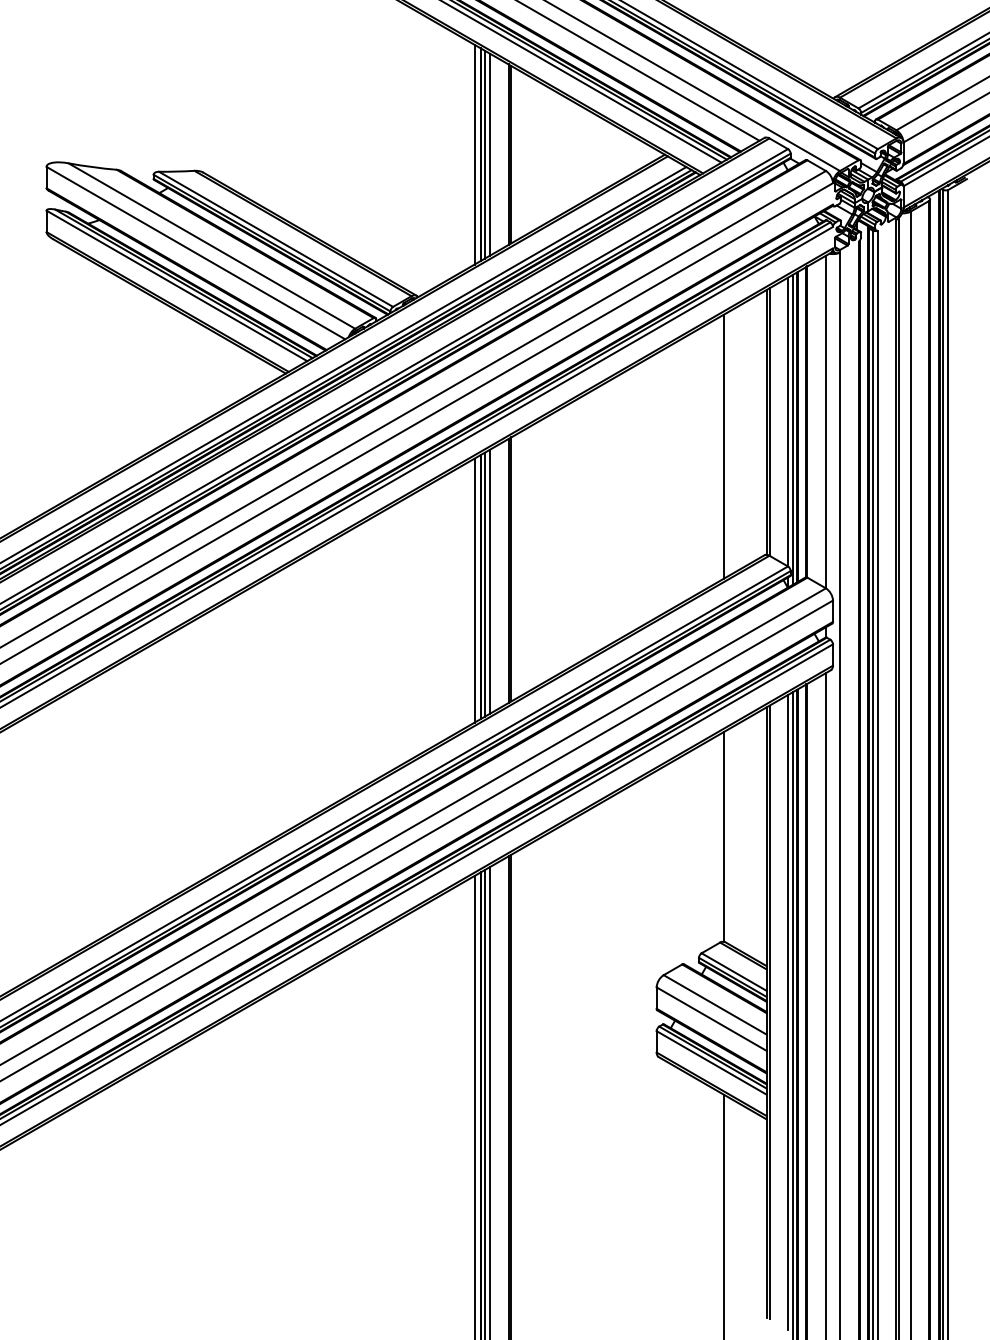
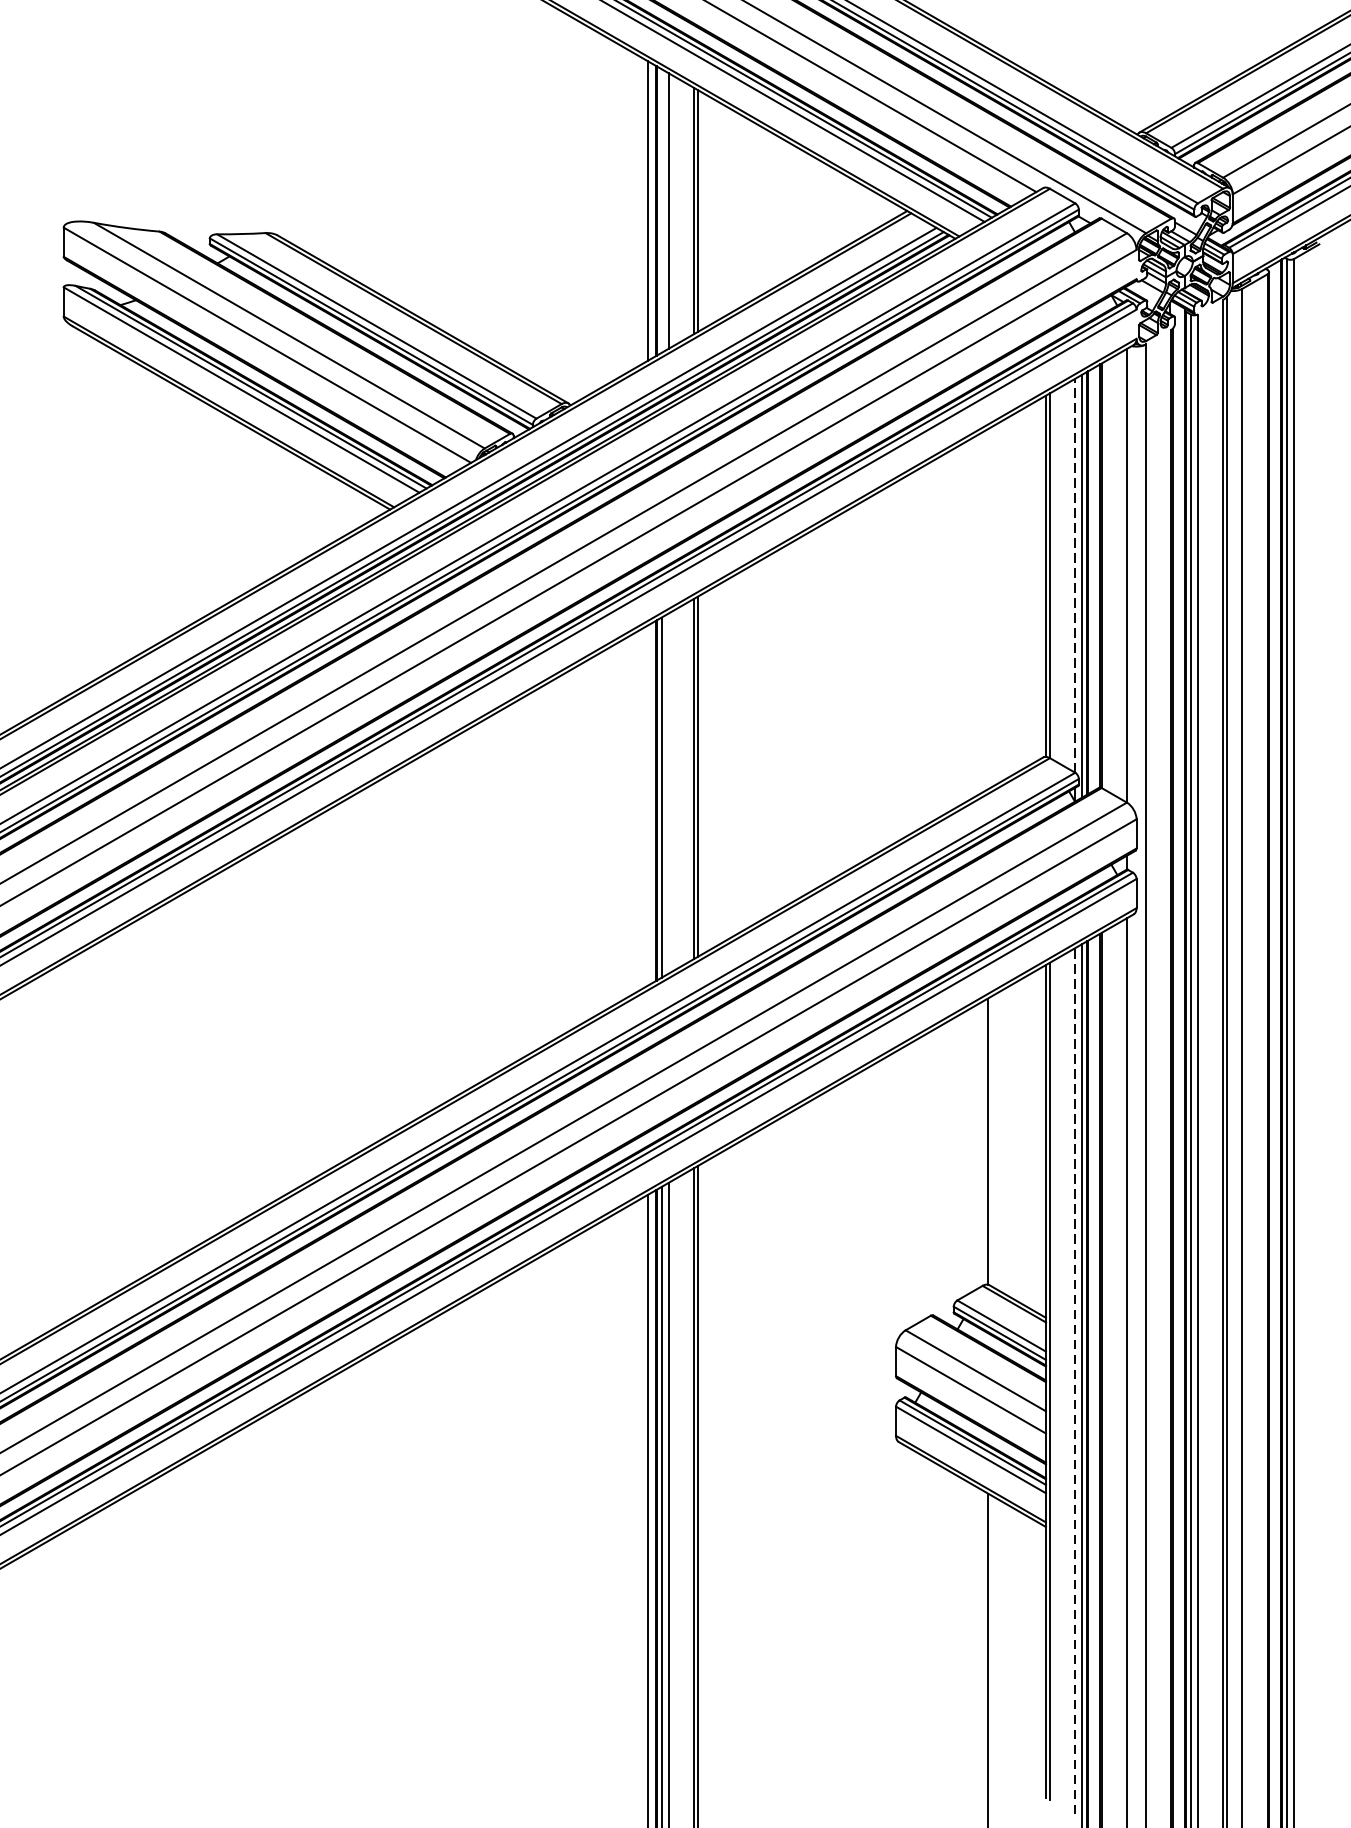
line: (484, 154) -> (661, 210), removed
line: (788, 421) -> (1075, 574), solid -> dashed
line: (724, 446) -> (988, 609), removed
line: (490, 581) -> (669, 793), removed
line: (474, 590) -> (647, 805), removed
line: (788, 1012) -> (1075, 1381), solid -> dashed

